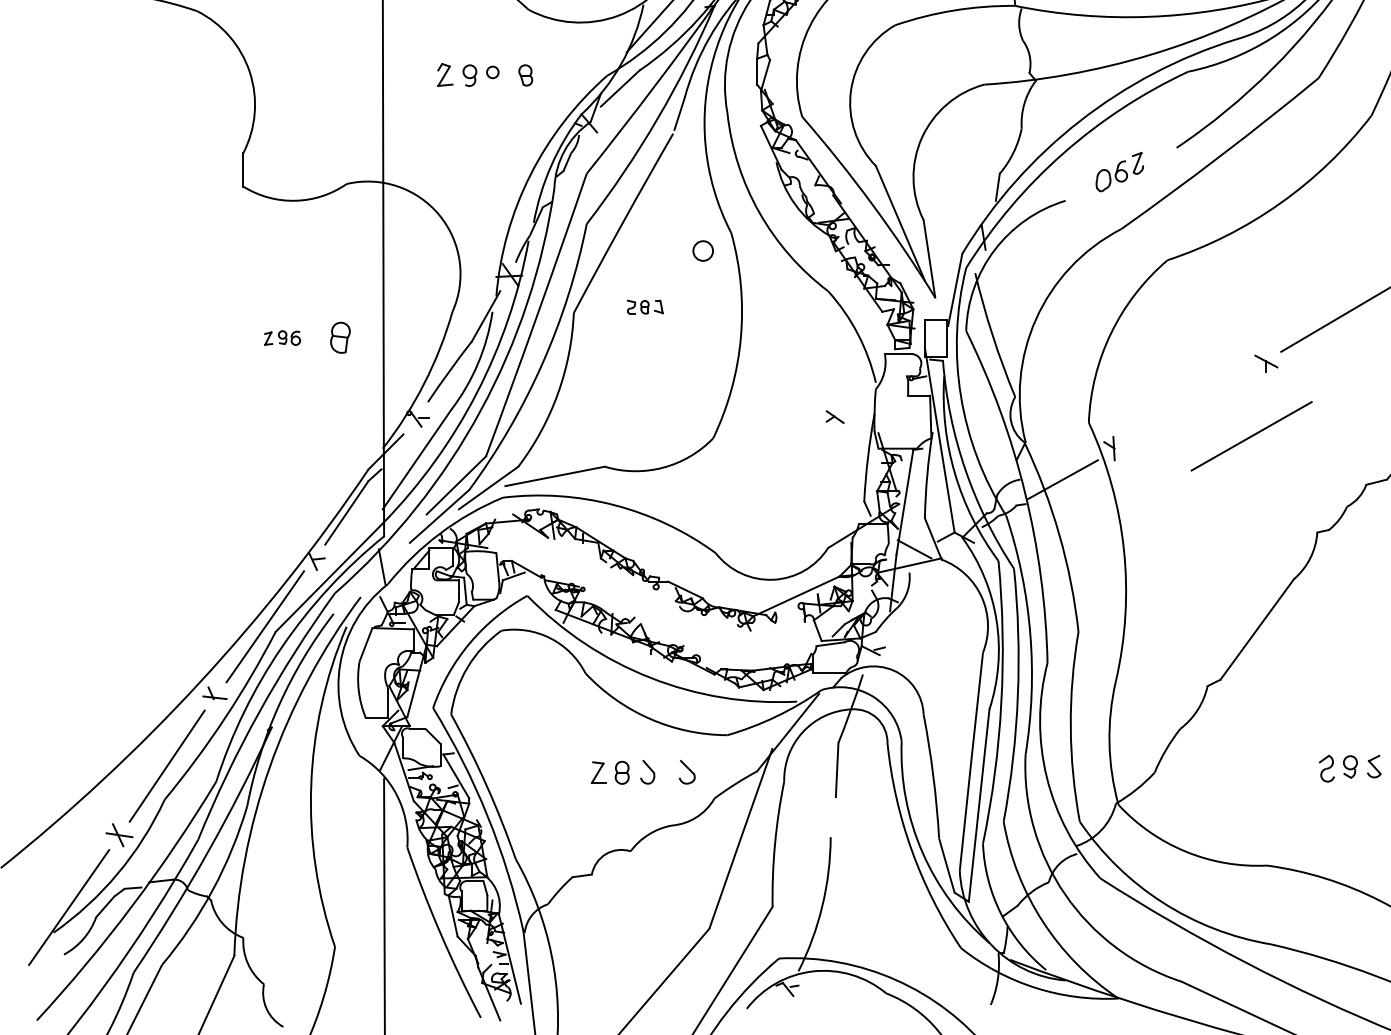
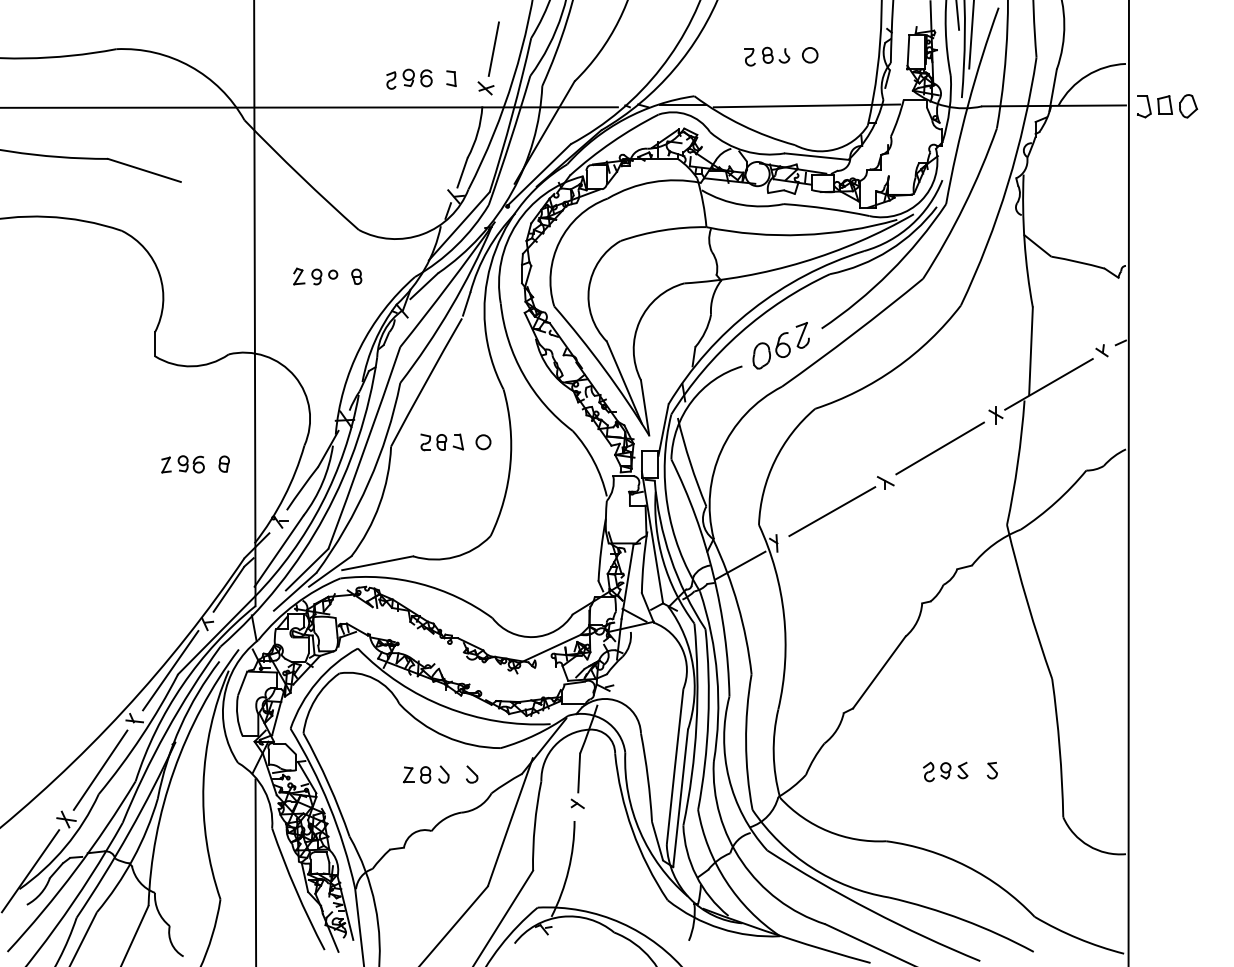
part: (1118, 171) -> (780, 345), size x1.67
circle: (703, 251) -> (483, 442), moved
part: (644, 307) -> (441, 442), size x1.67
part: (339, 336) -> (223, 463), size x0.71
part: (281, 338) -> (182, 464), size x1.67
part: (834, 416) -> (577, 803), moved
line: (1251, 436) -> (832, 511), moved

